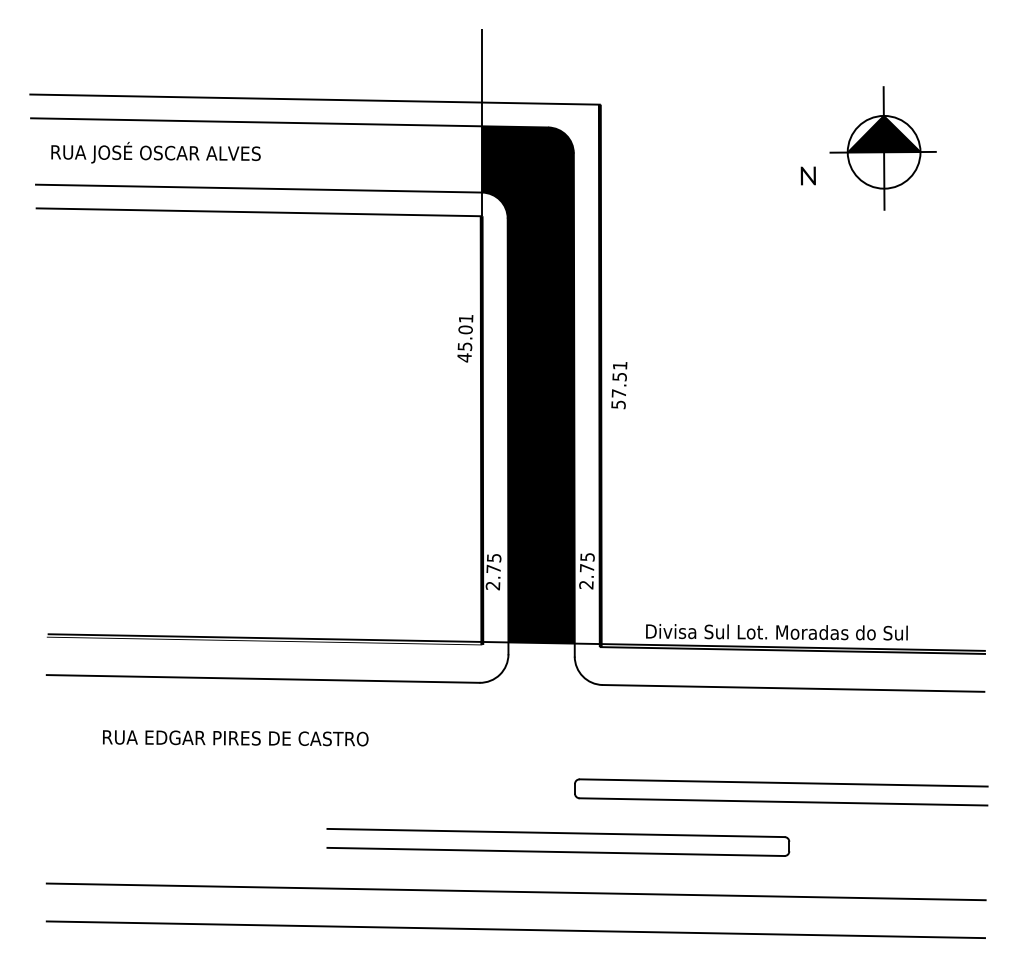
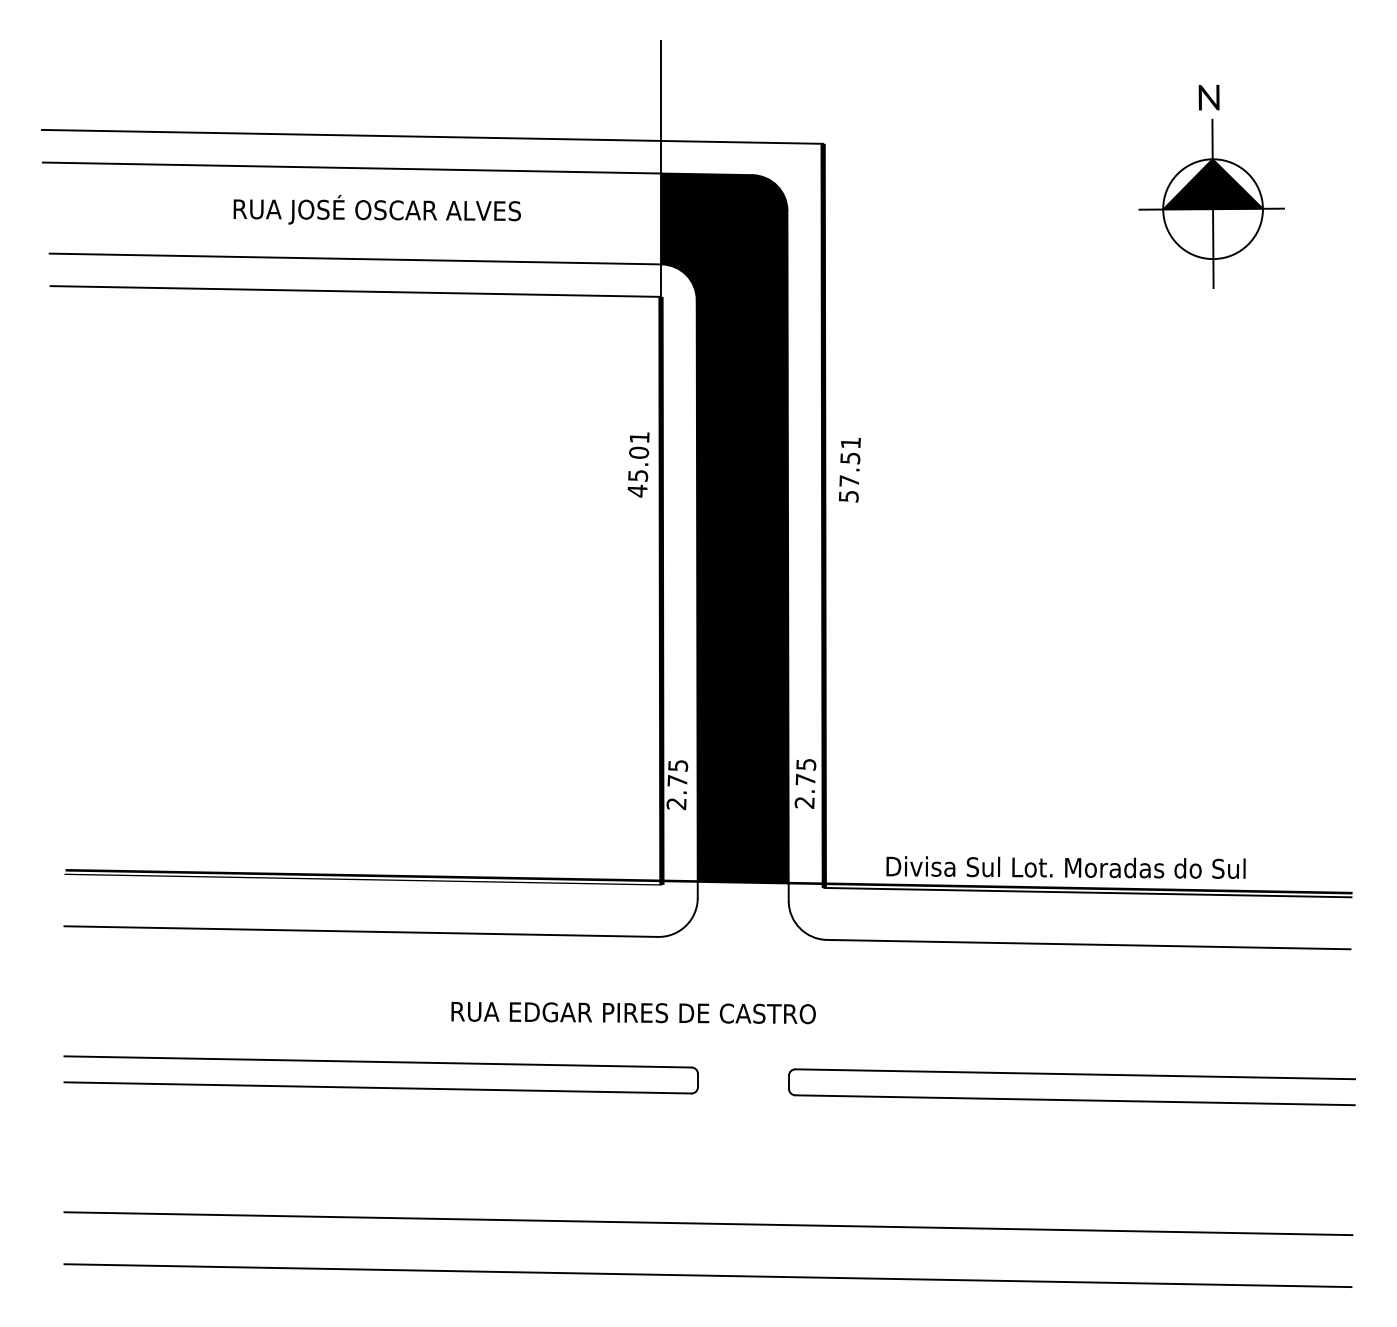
text: (155, 152) -> (376, 209), moved
text: (807, 175) -> (1208, 97), moved
text: (619, 385) -> (849, 470), moved
text: (235, 738) -> (633, 1013), moved
part: (557, 833) -> (380, 1062), moved

